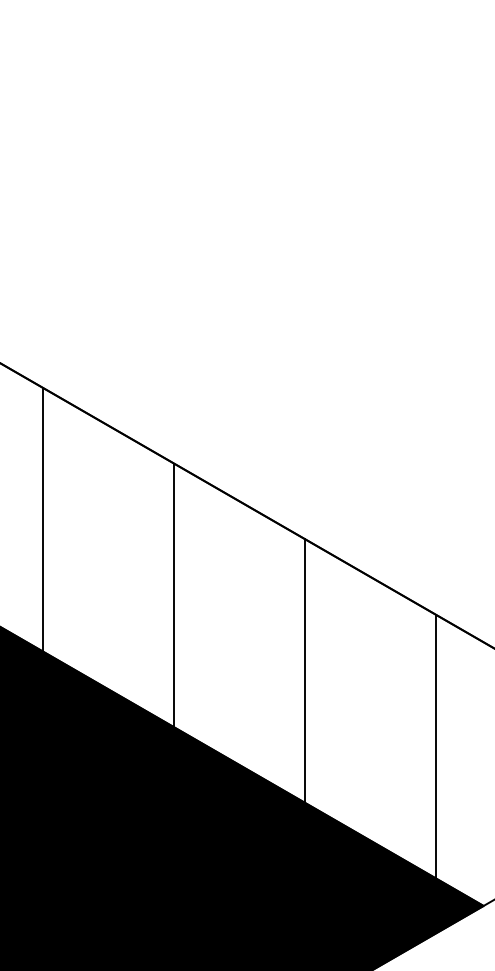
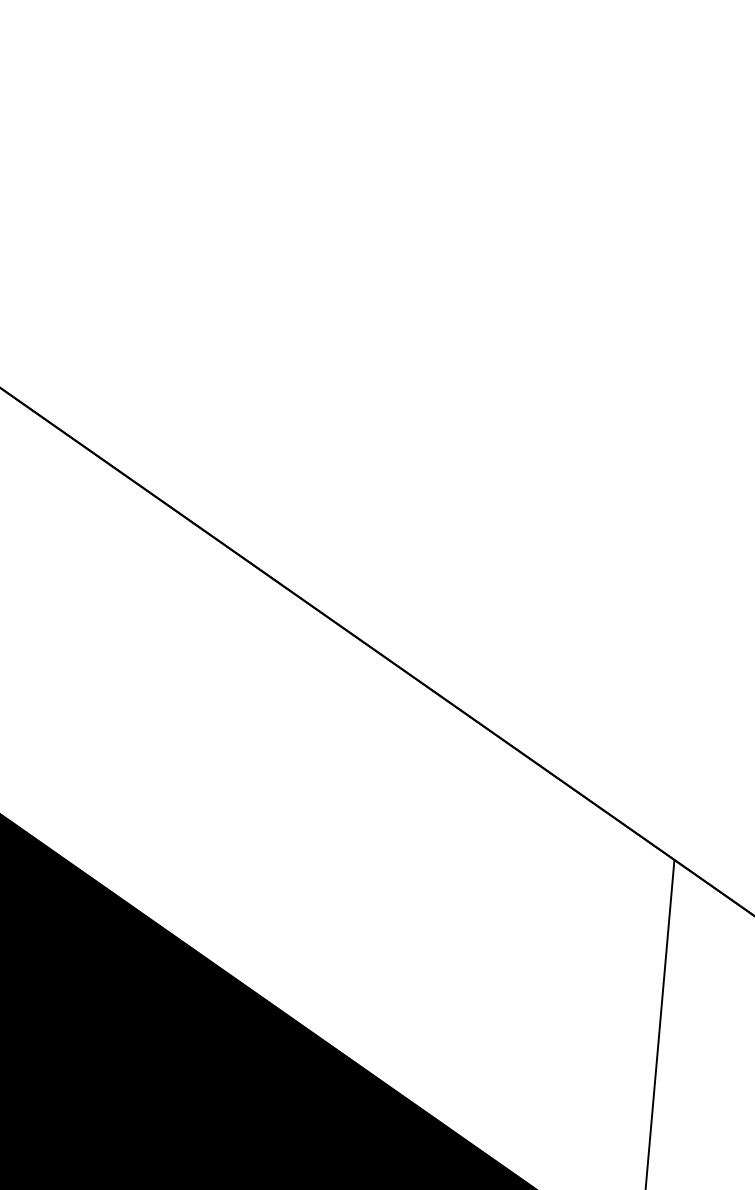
line: (43, 519) -> (89, 662), removed
line: (174, 595) -> (278, 795), removed
line: (304, 670) -> (467, 927), removed

